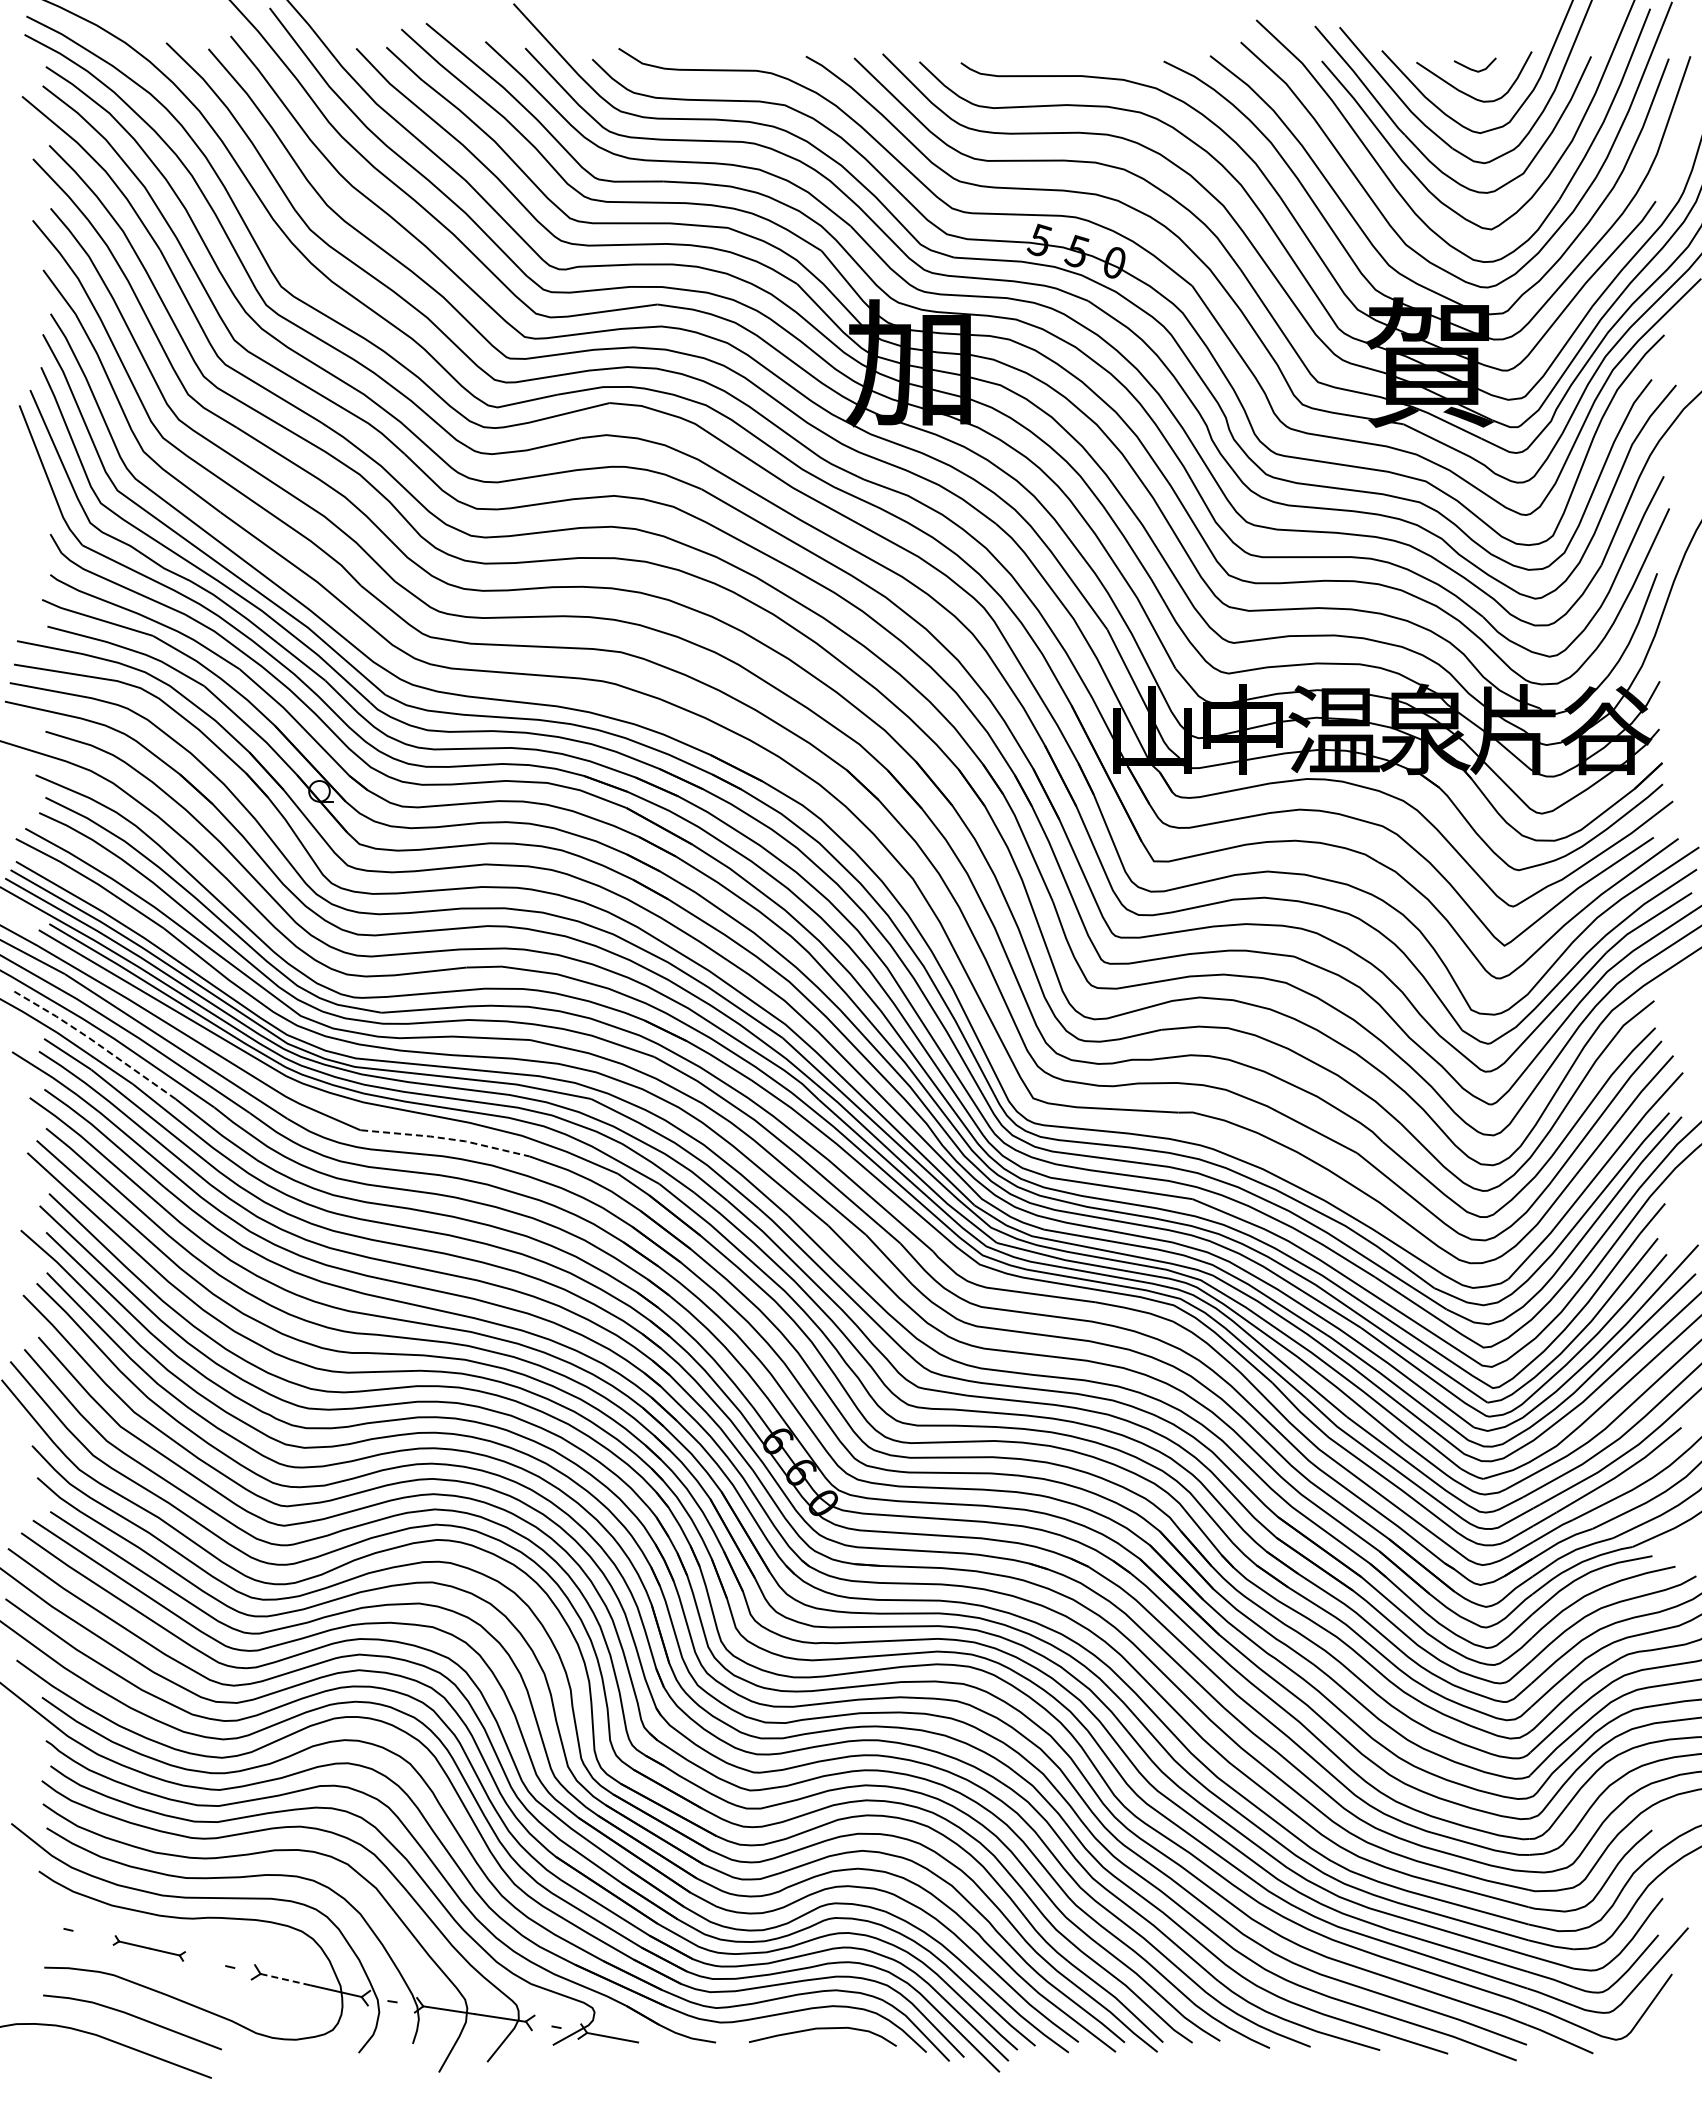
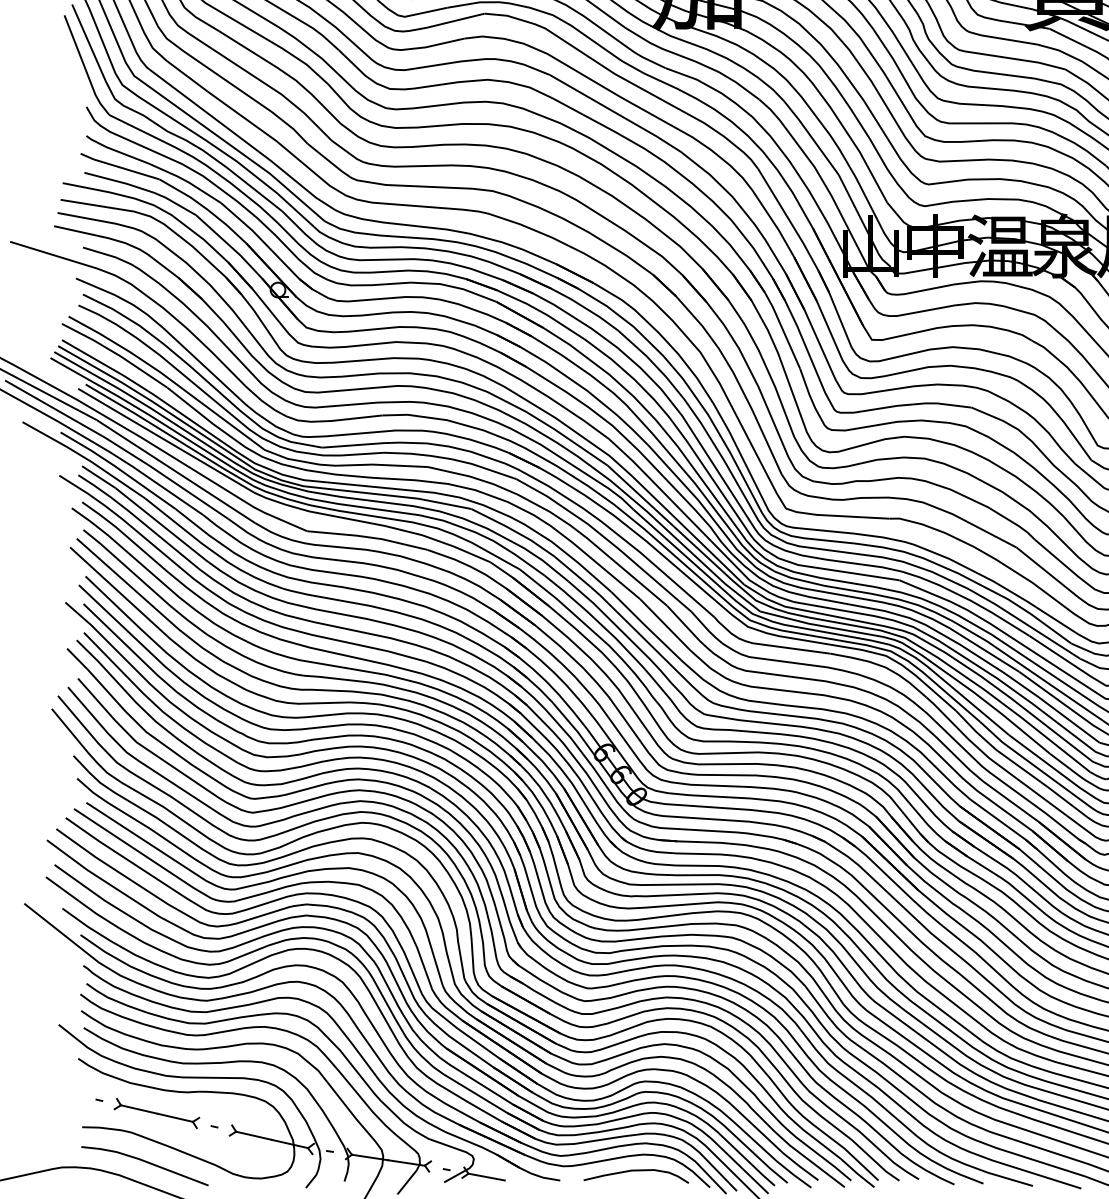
line: (95, 1042) -> (118, 468), dashed -> solid
line: (446, 1138) -> (368, 537), dashed -> solid
part: (149, 1948) -> (157, 1113), size x1.67
line: (285, 1979) -> (253, 1135), dashed -> solid

